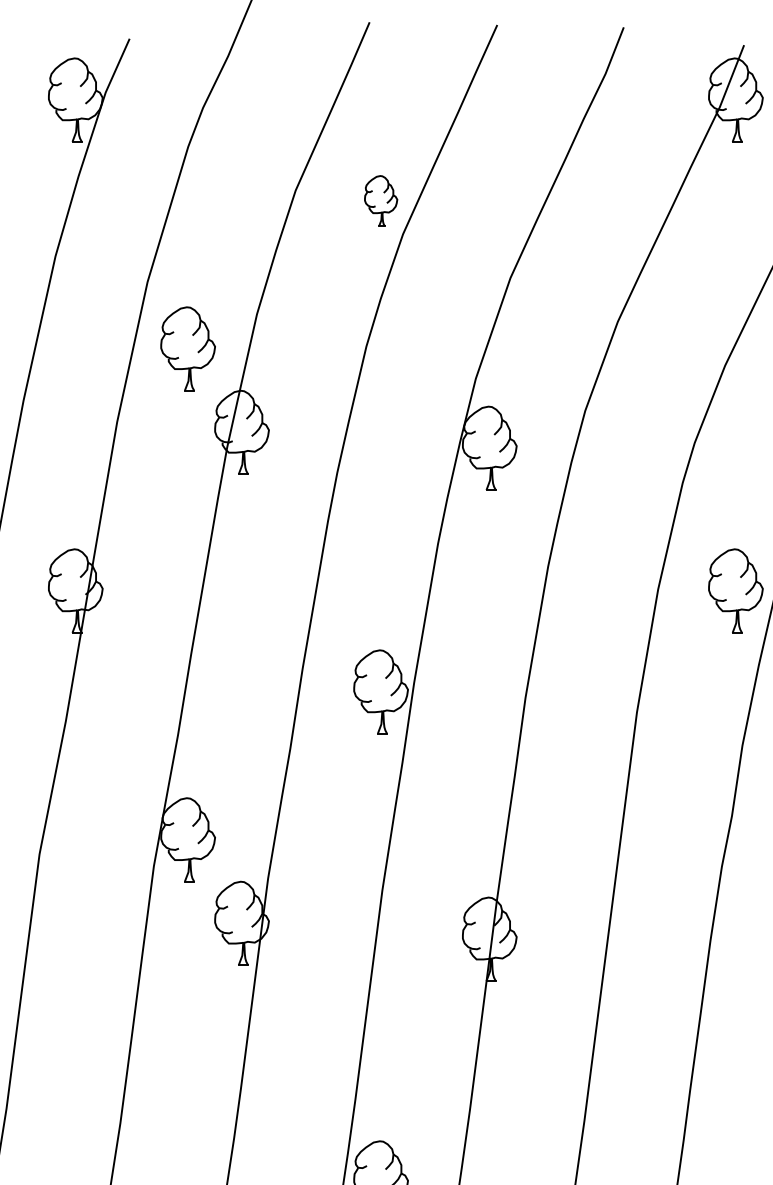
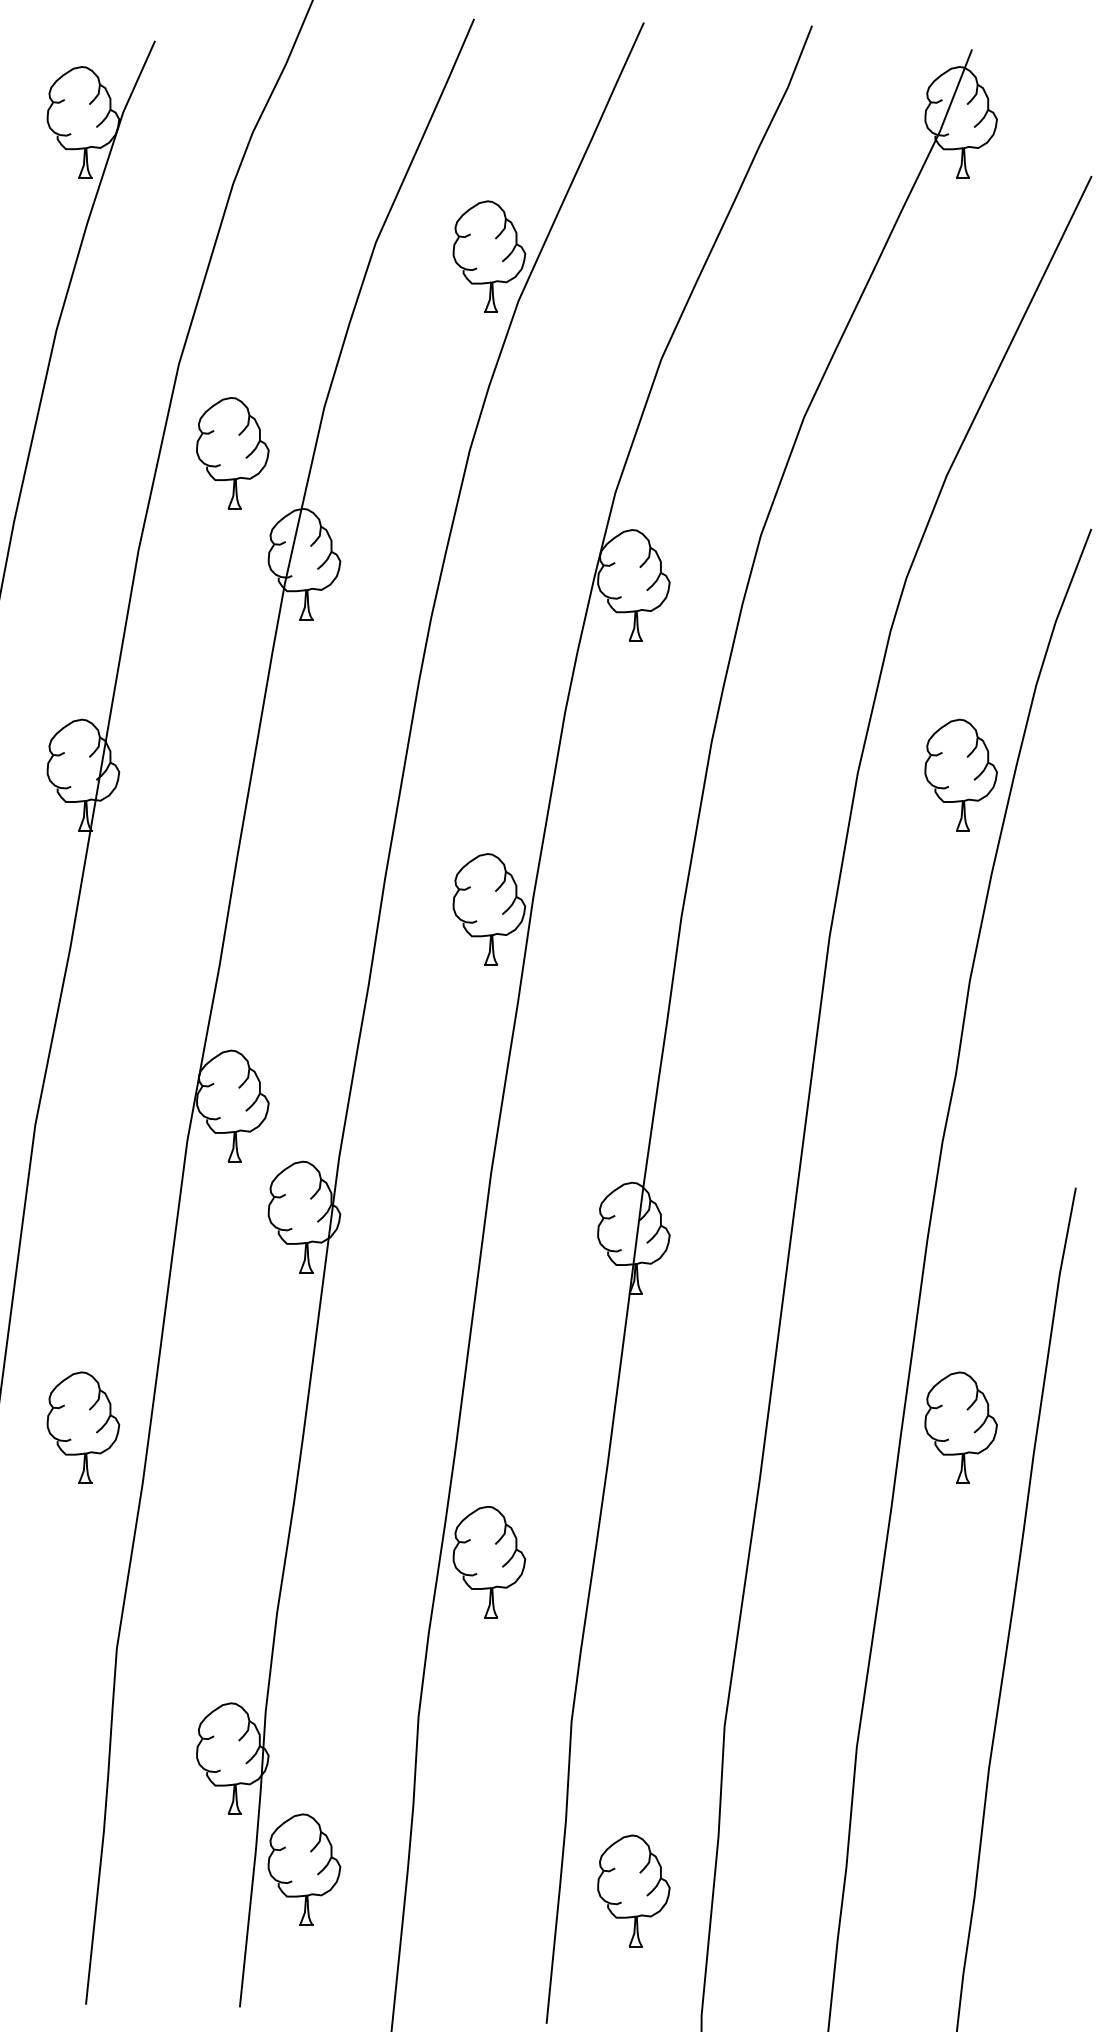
part: (381, 200) -> (489, 256), size x1.67
part: (75, 1081) -> (83, 1427), added
part: (735, 1081) -> (960, 1427), added

